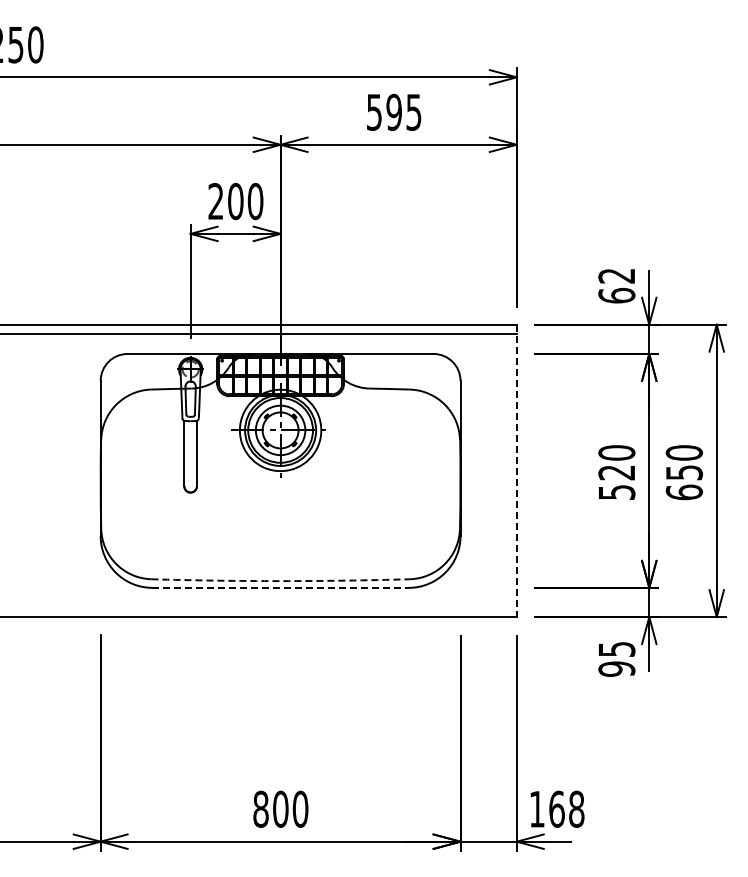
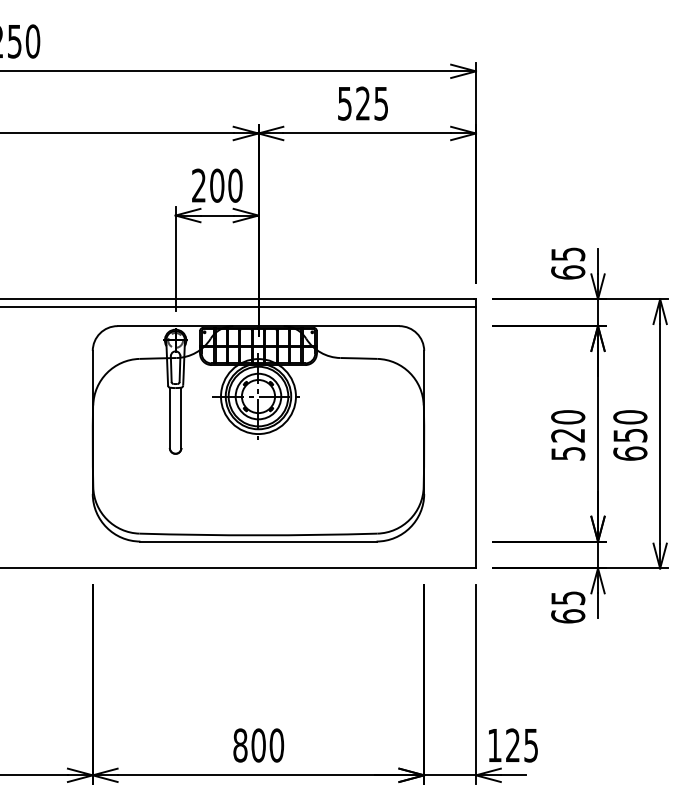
text: (393, 111) -> (362, 102), 595 -> 525
text: (616, 275) -> (567, 253), 62 -> 65
line: (516, 471) -> (475, 434), dashed -> solid
arc: (280, 581) -> (258, 535), dashed -> solid
line: (281, 587) -> (259, 541), dashed -> solid
text: (616, 668) -> (567, 615), 95 -> 65
text: (566, 808) -> (521, 744), 168 -> 125

